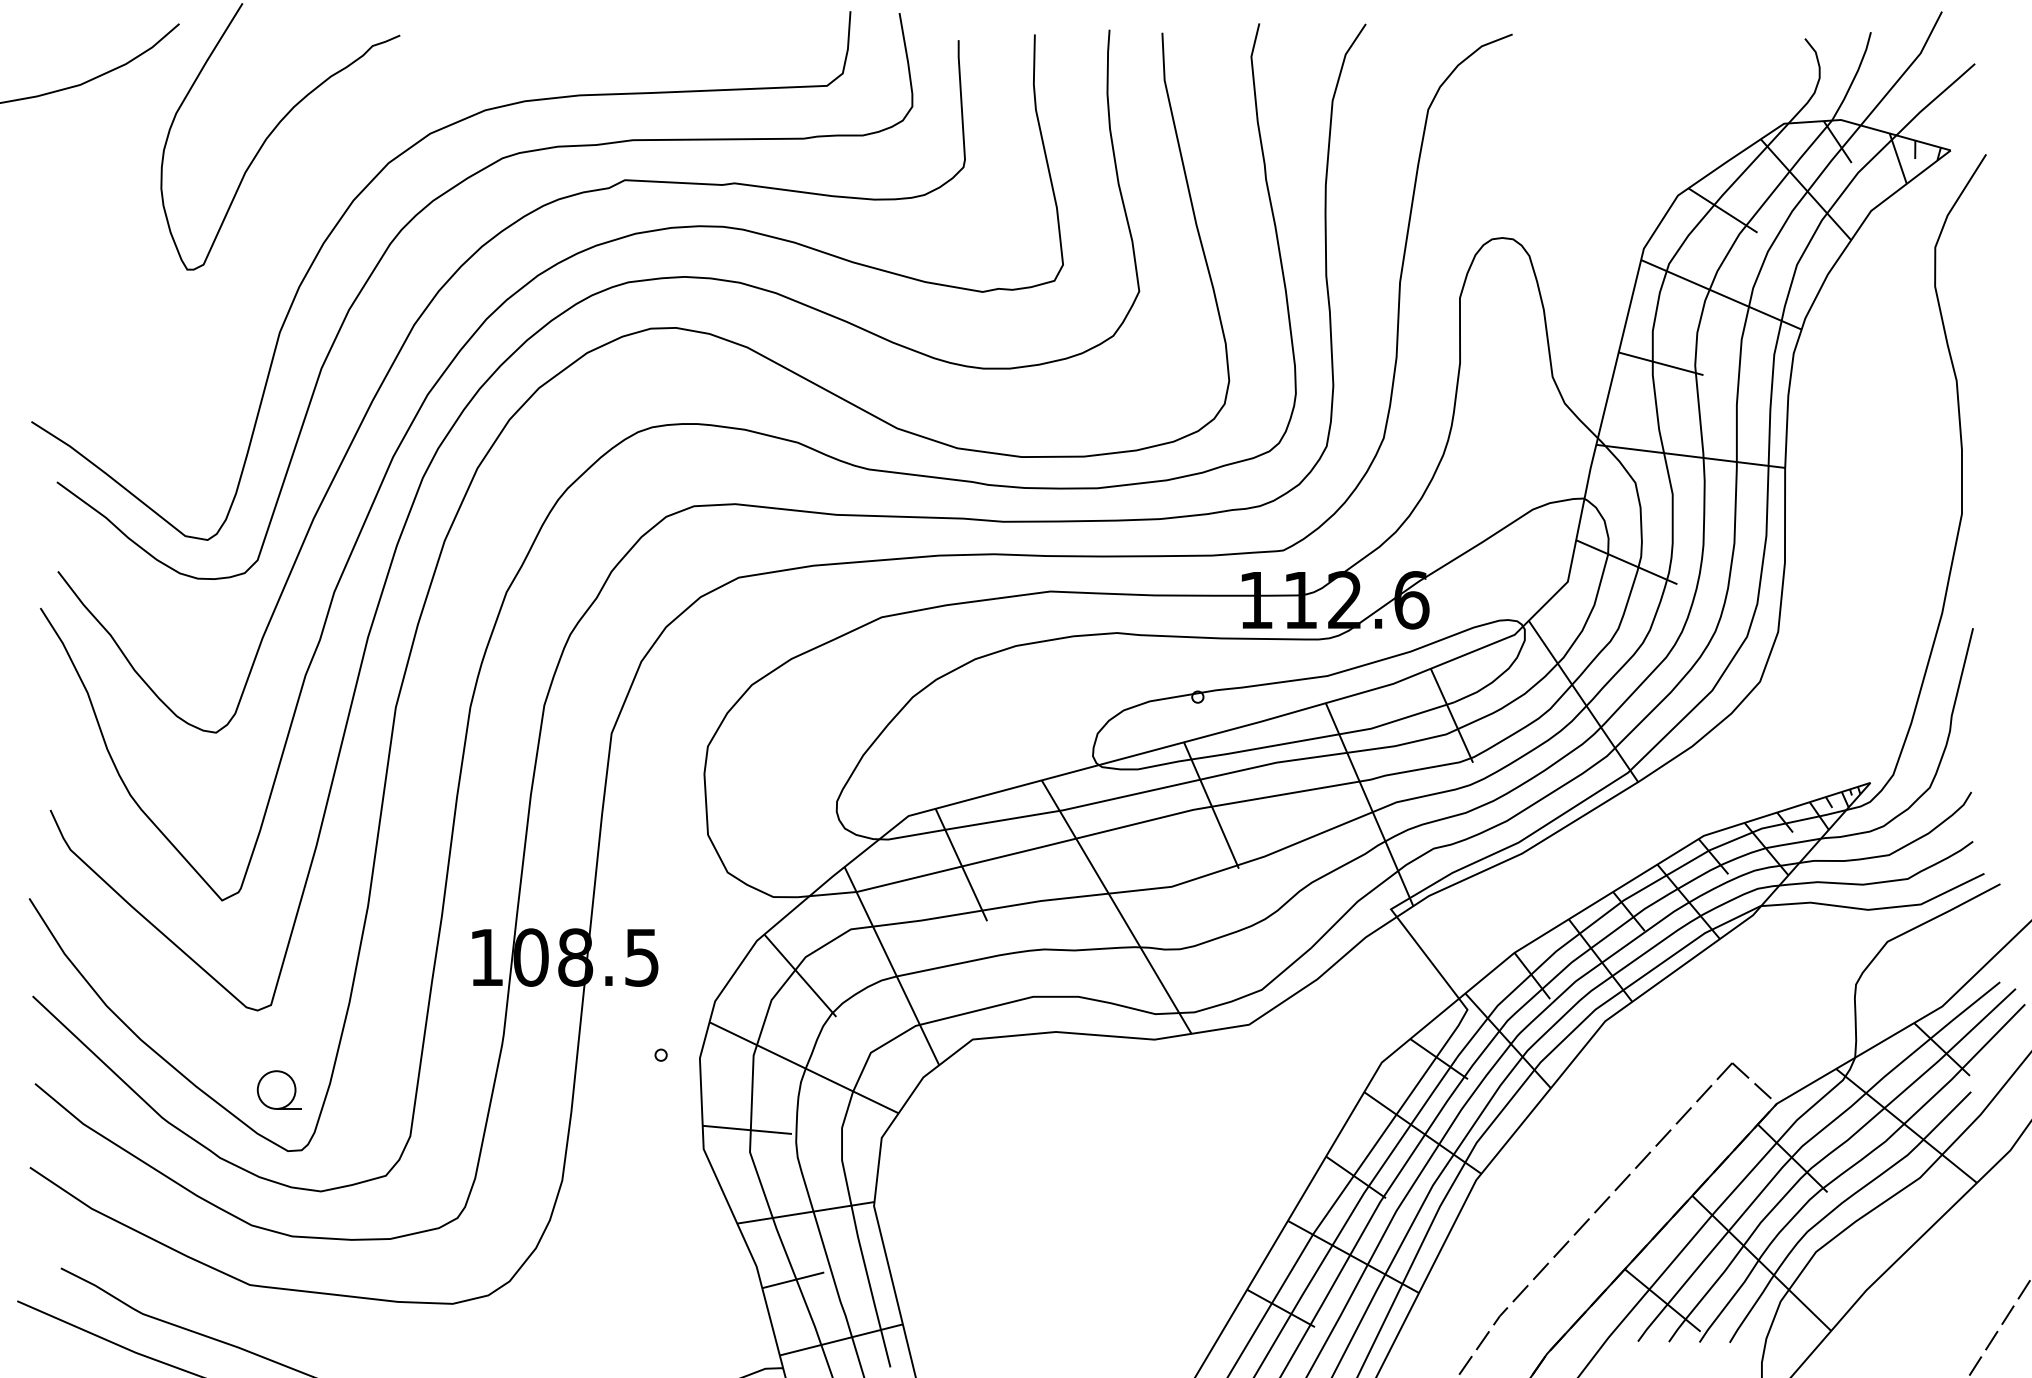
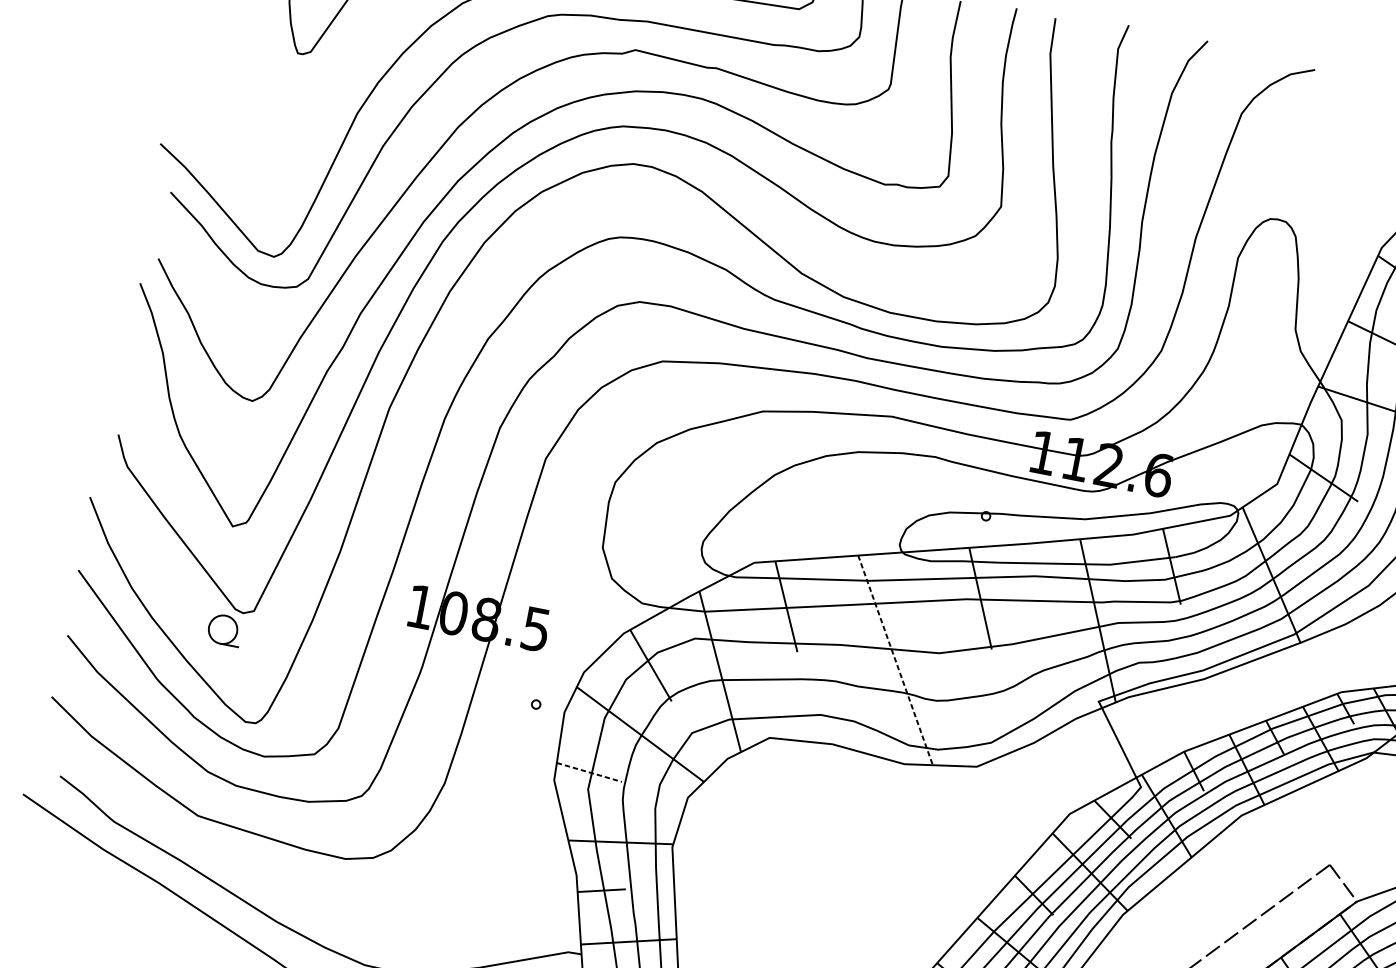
line: (1116, 907) -> (895, 660), solid -> dashed
part: (278, 1089) -> (224, 629), moved
line: (747, 1129) -> (589, 772), solid -> dashed

